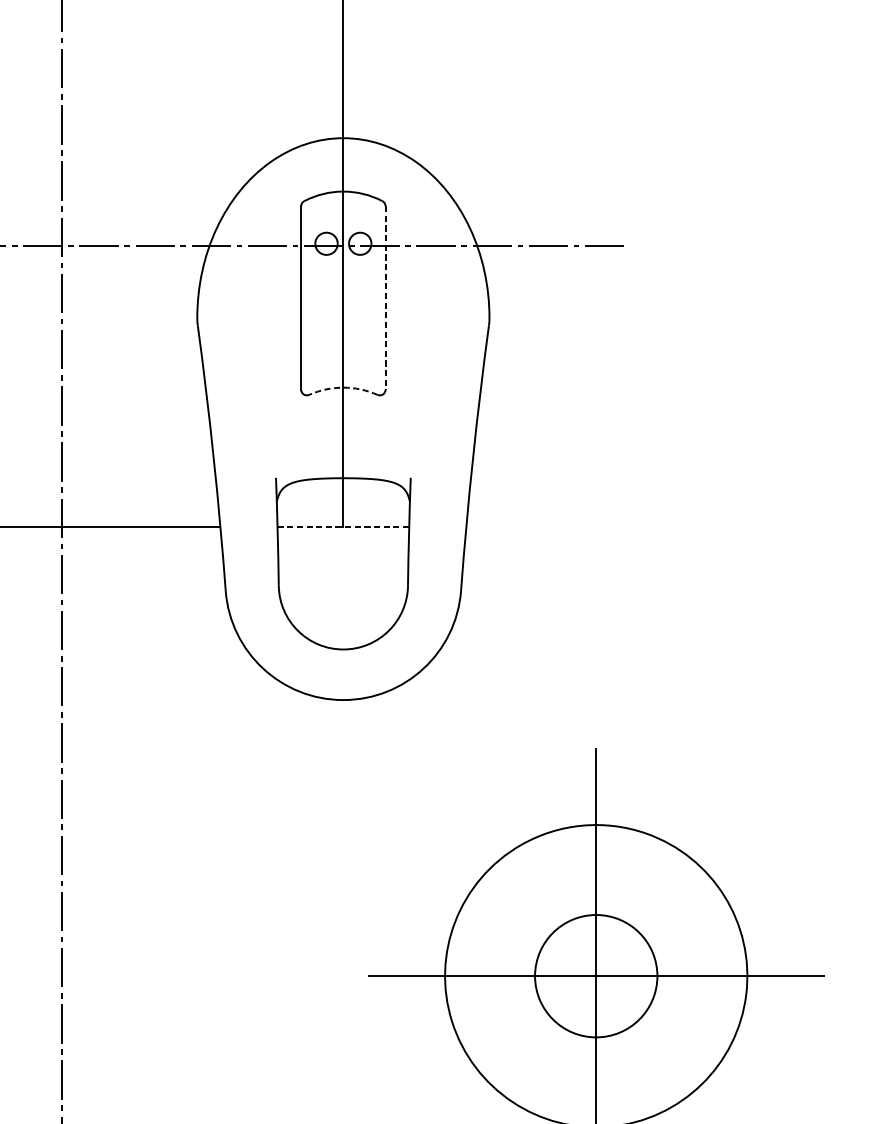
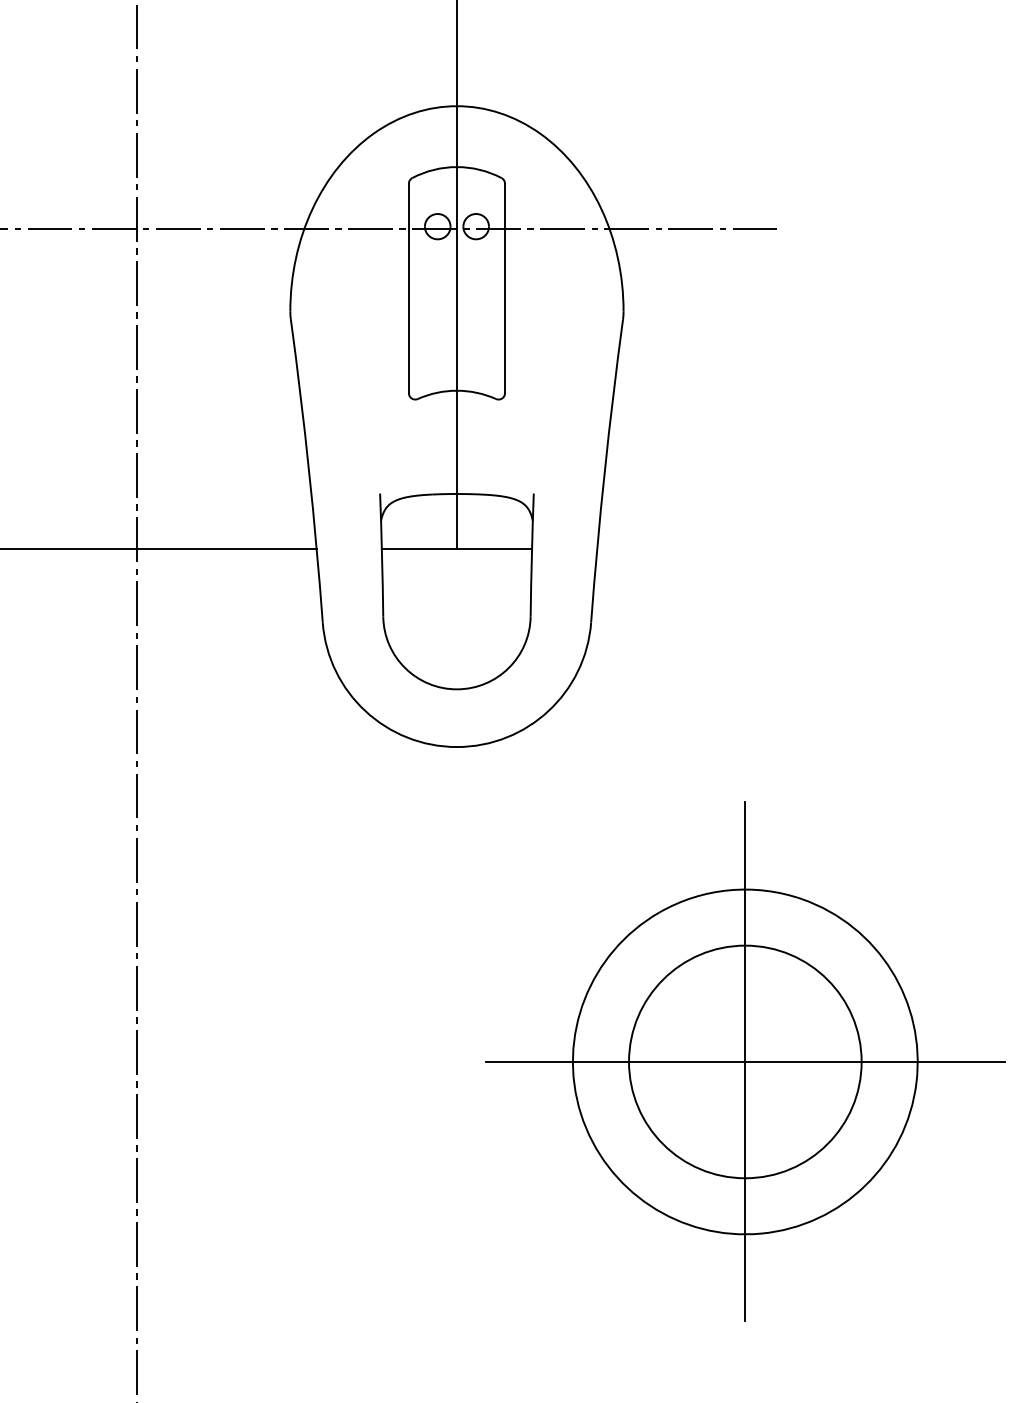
line: (385, 298) -> (505, 288), dashed -> solid
arc: (342, 387) -> (456, 390), dashed -> solid
line: (343, 526) -> (457, 549), dashed -> solid
circle: (596, 975) -> (745, 1061), size x1.67

